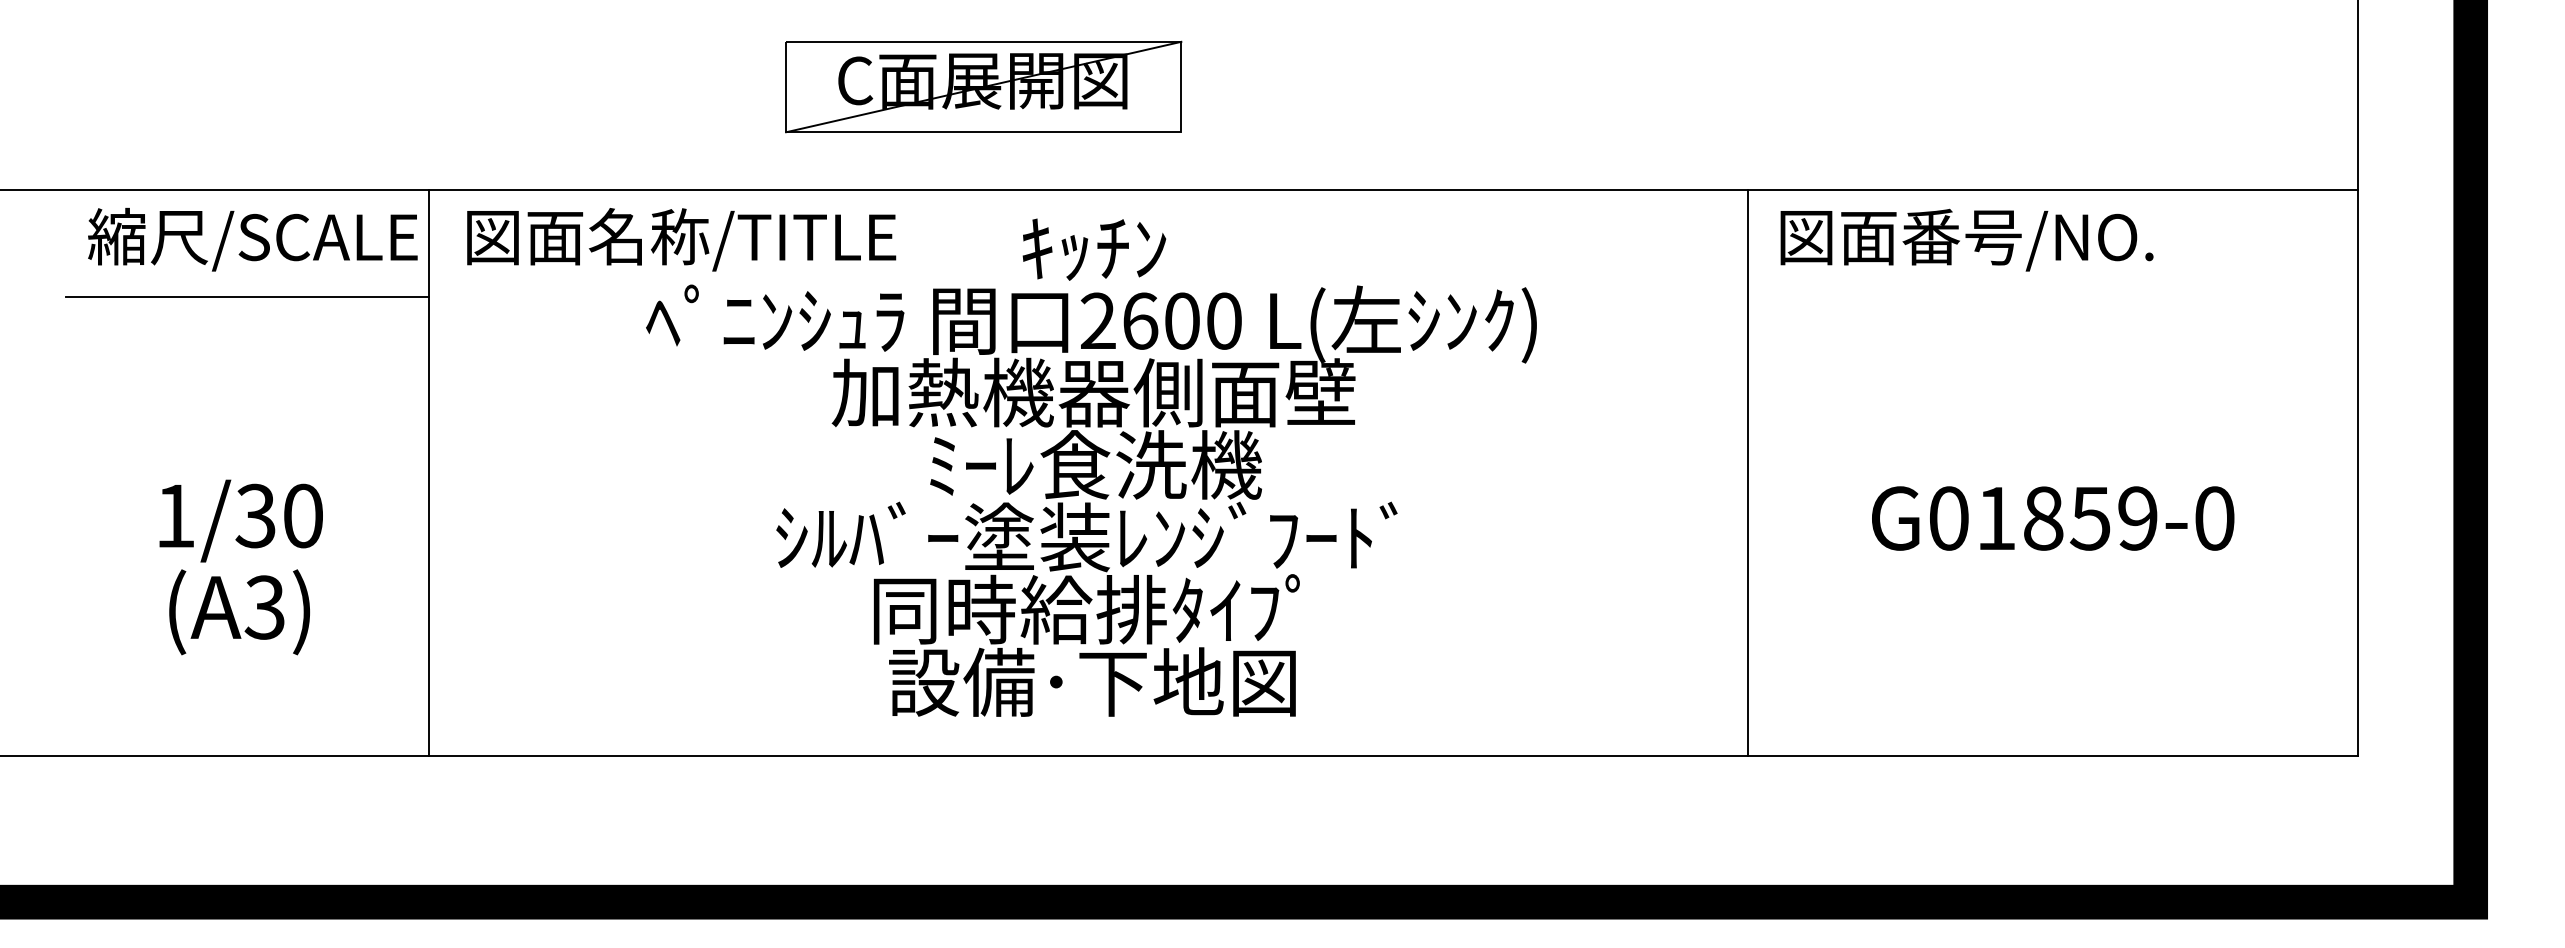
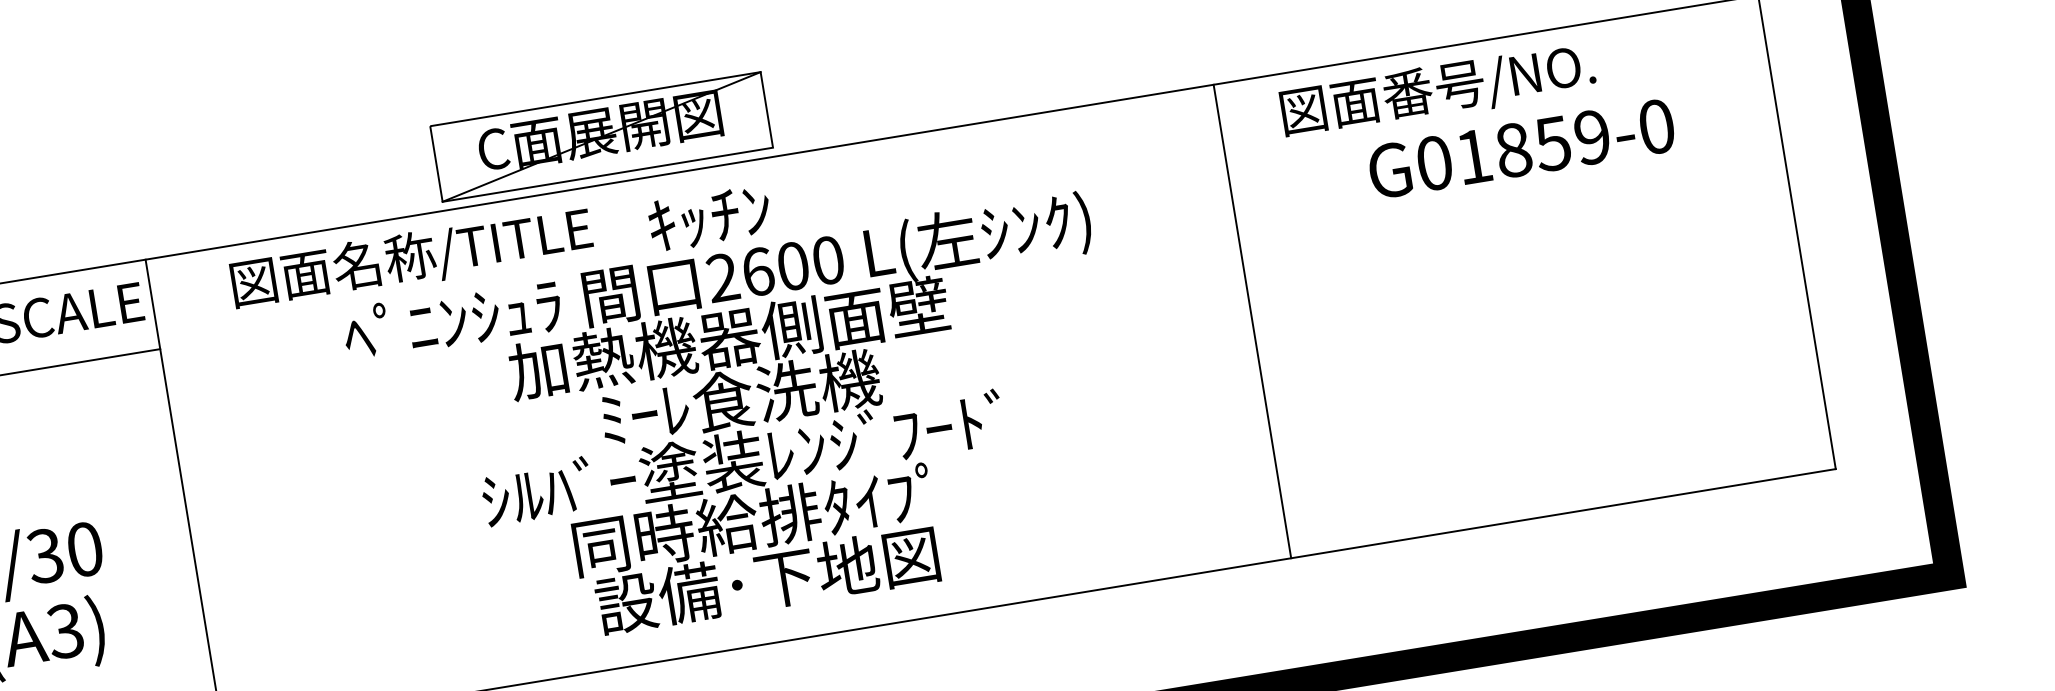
part: (983, 86) -> (601, 136), moved
text: (681, 239) -> (411, 258), moved
line: (1747, 473) -> (1252, 321), moved
text: (2053, 518) -> (1521, 148), moved

